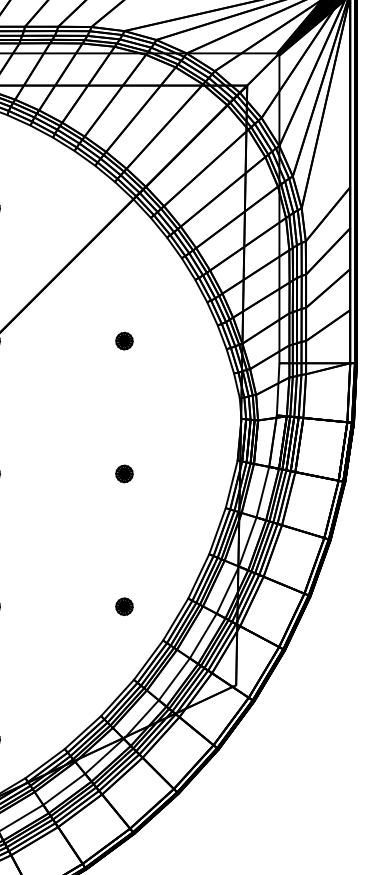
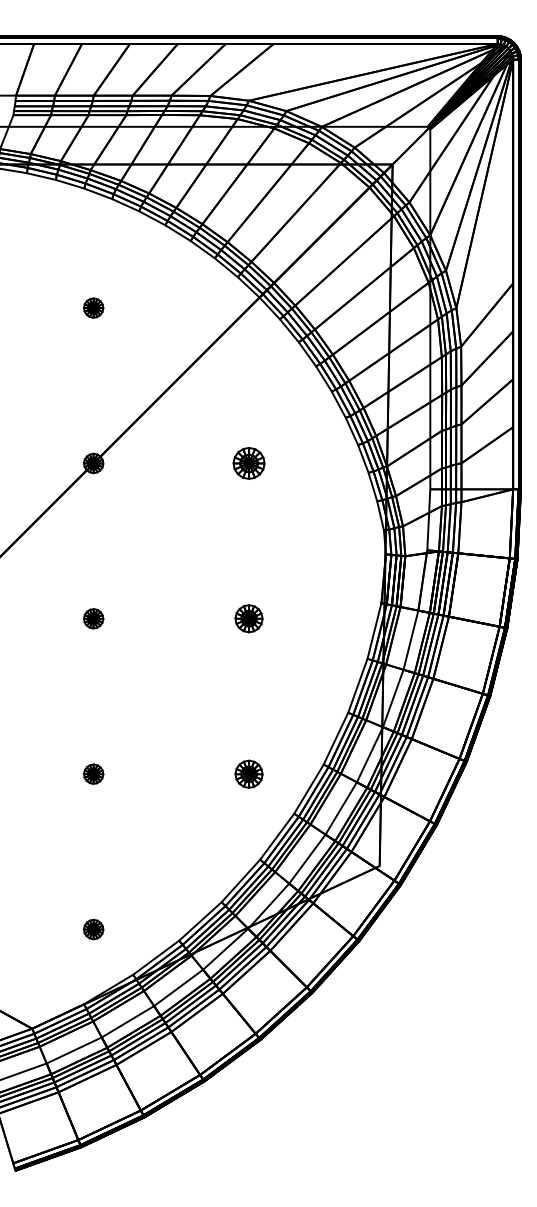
part: (124, 341) -> (248, 463), size x1.6
part: (124, 473) -> (248, 618), size x1.4
part: (124, 606) -> (248, 773), size x1.4

